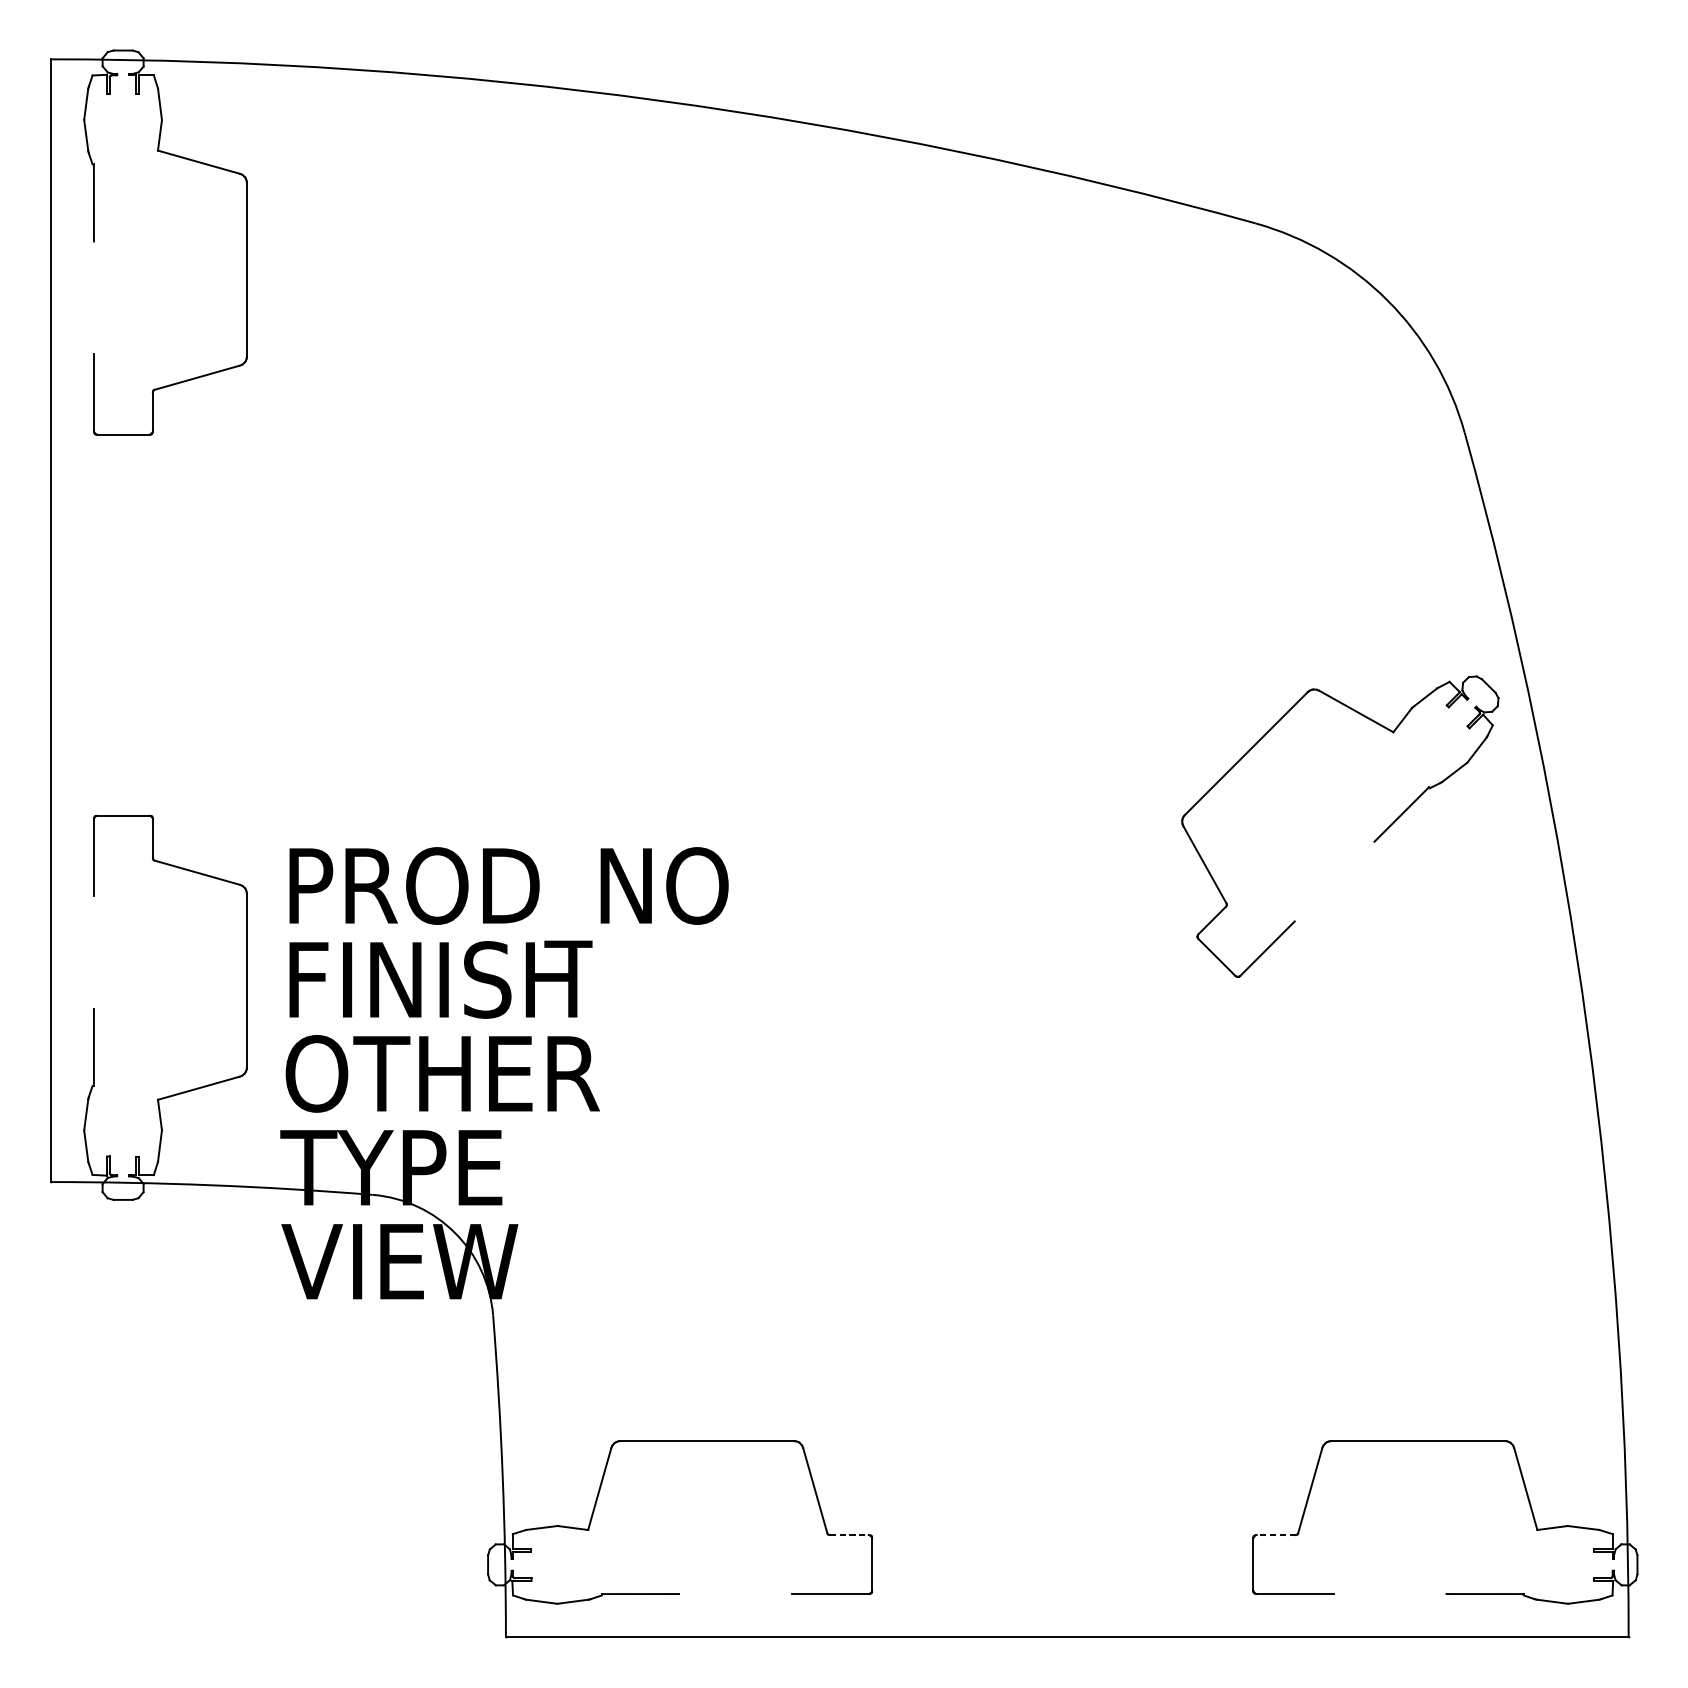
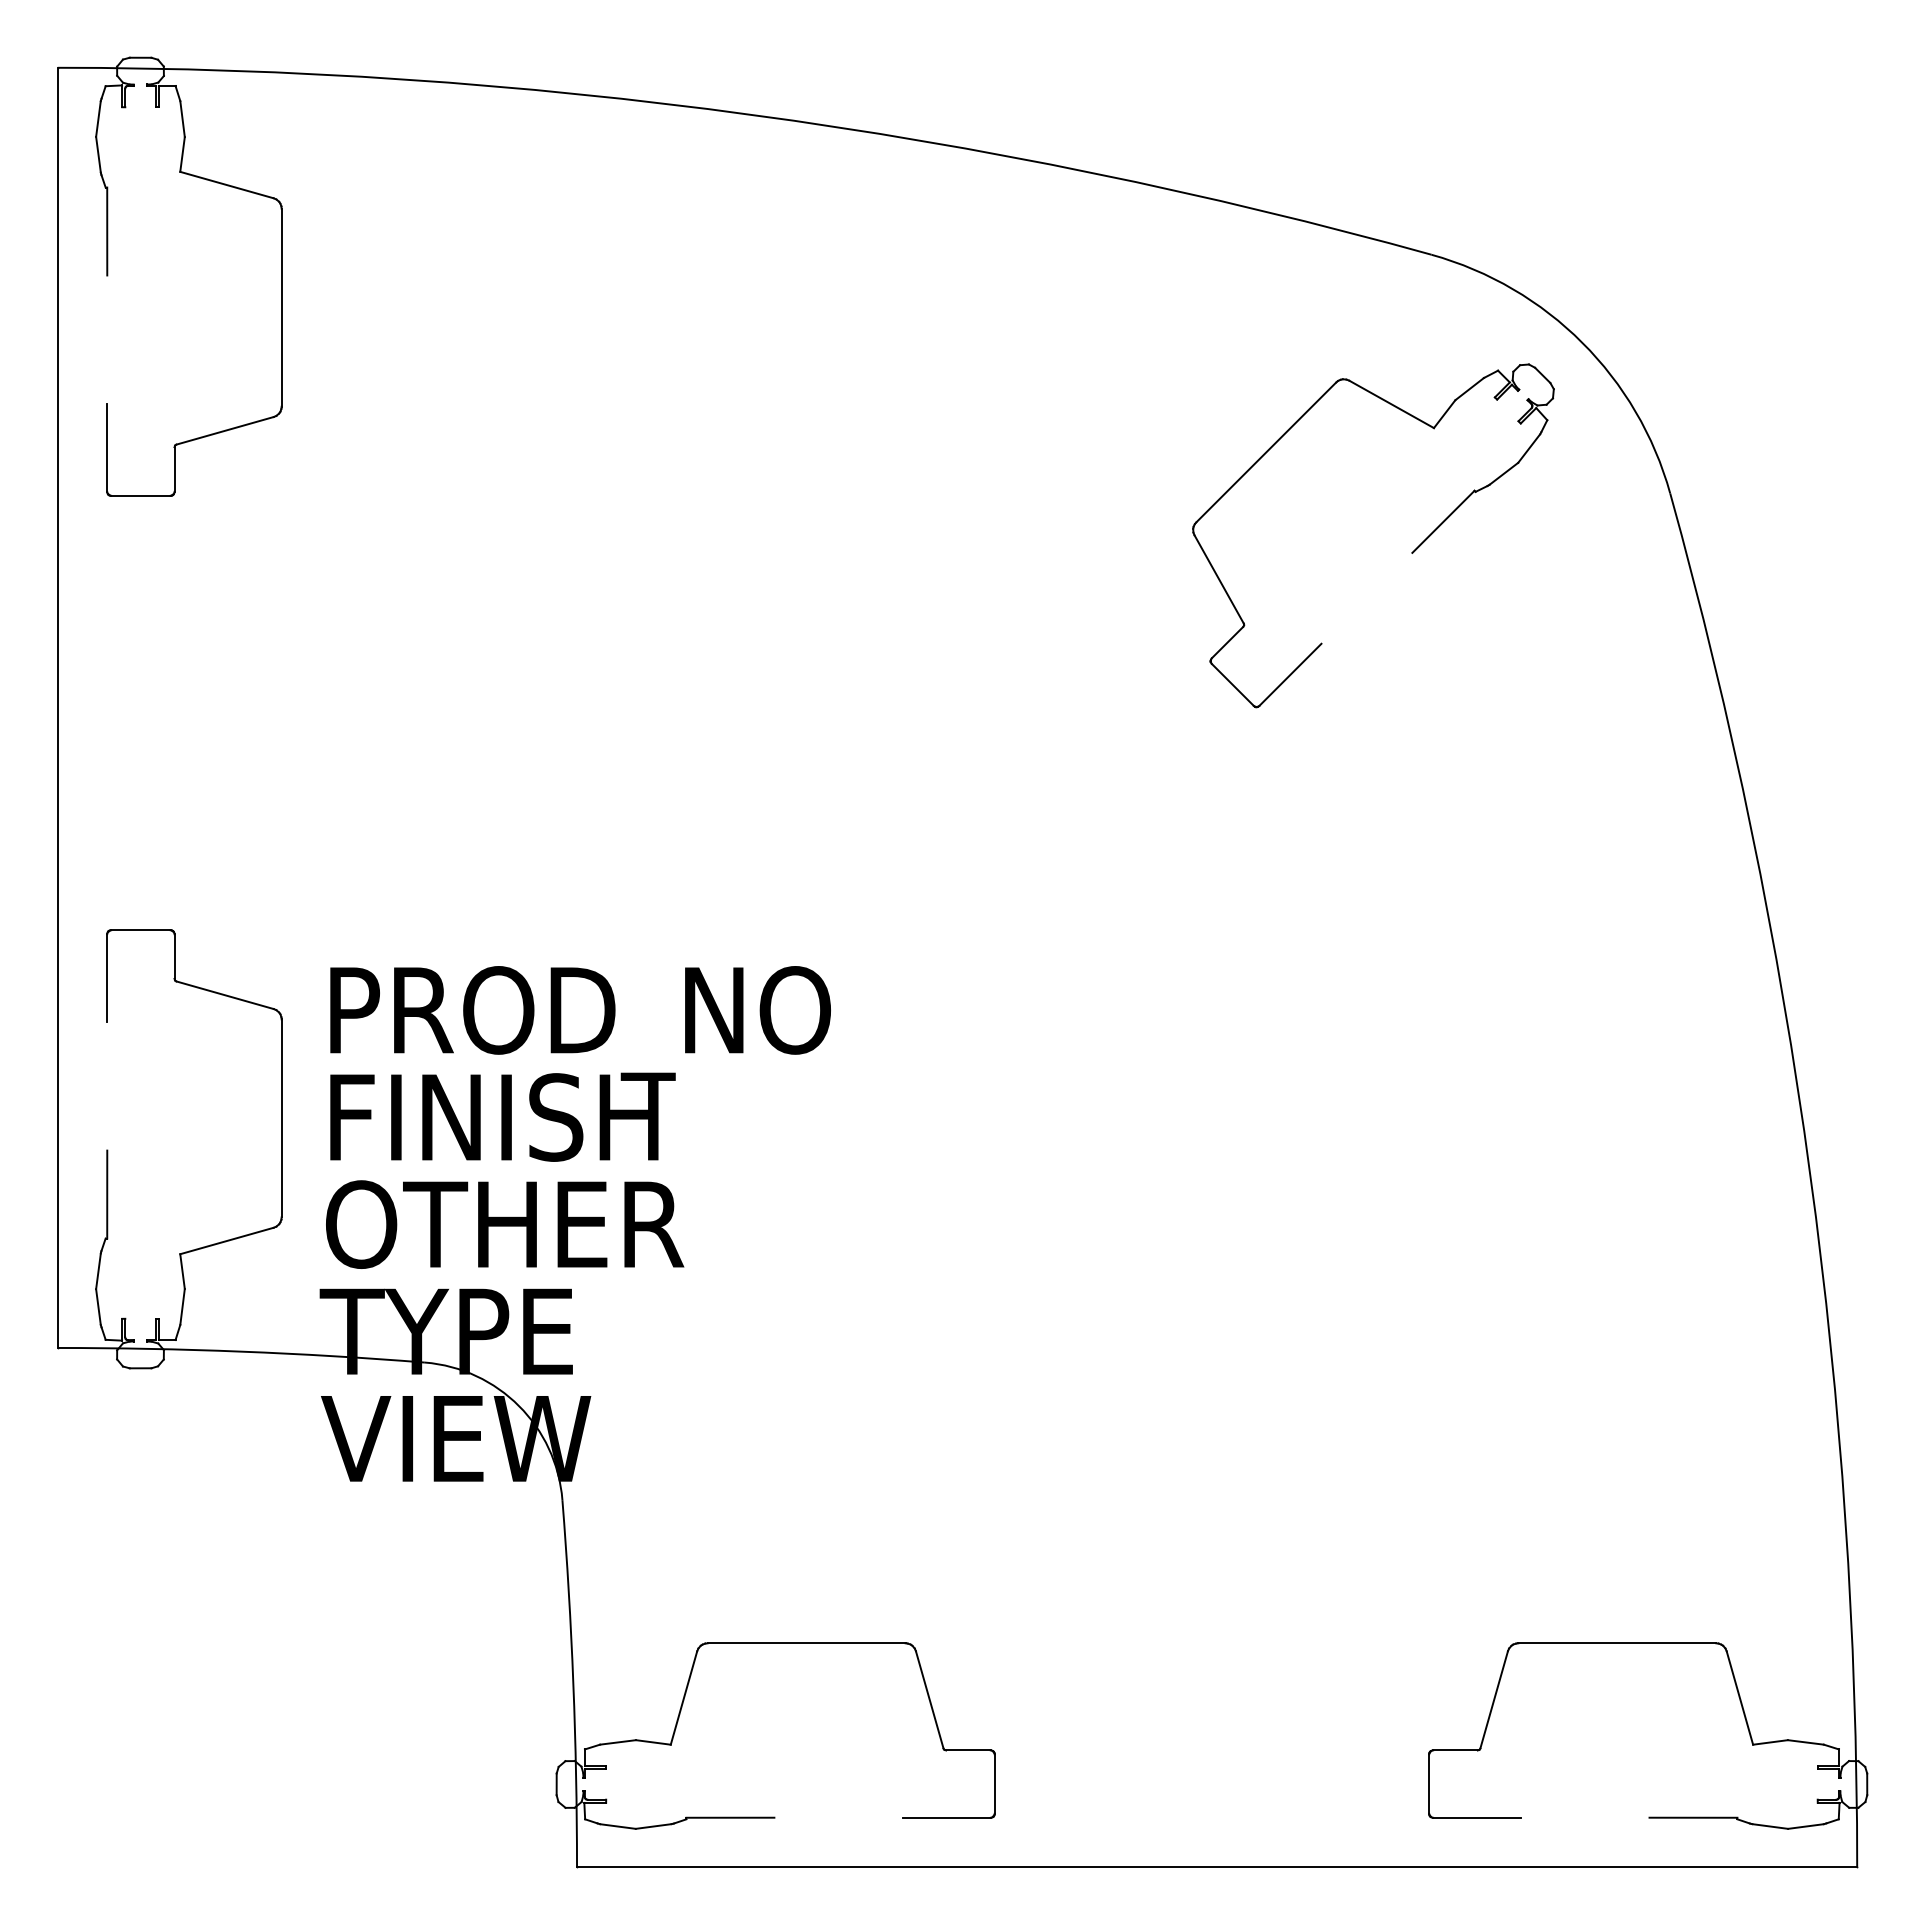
part: (1373, 841) -> (1411, 552), moved
line: (849, 1535) -> (968, 1750), dashed -> solid
line: (1275, 1535) -> (1454, 1750), dashed -> solid

